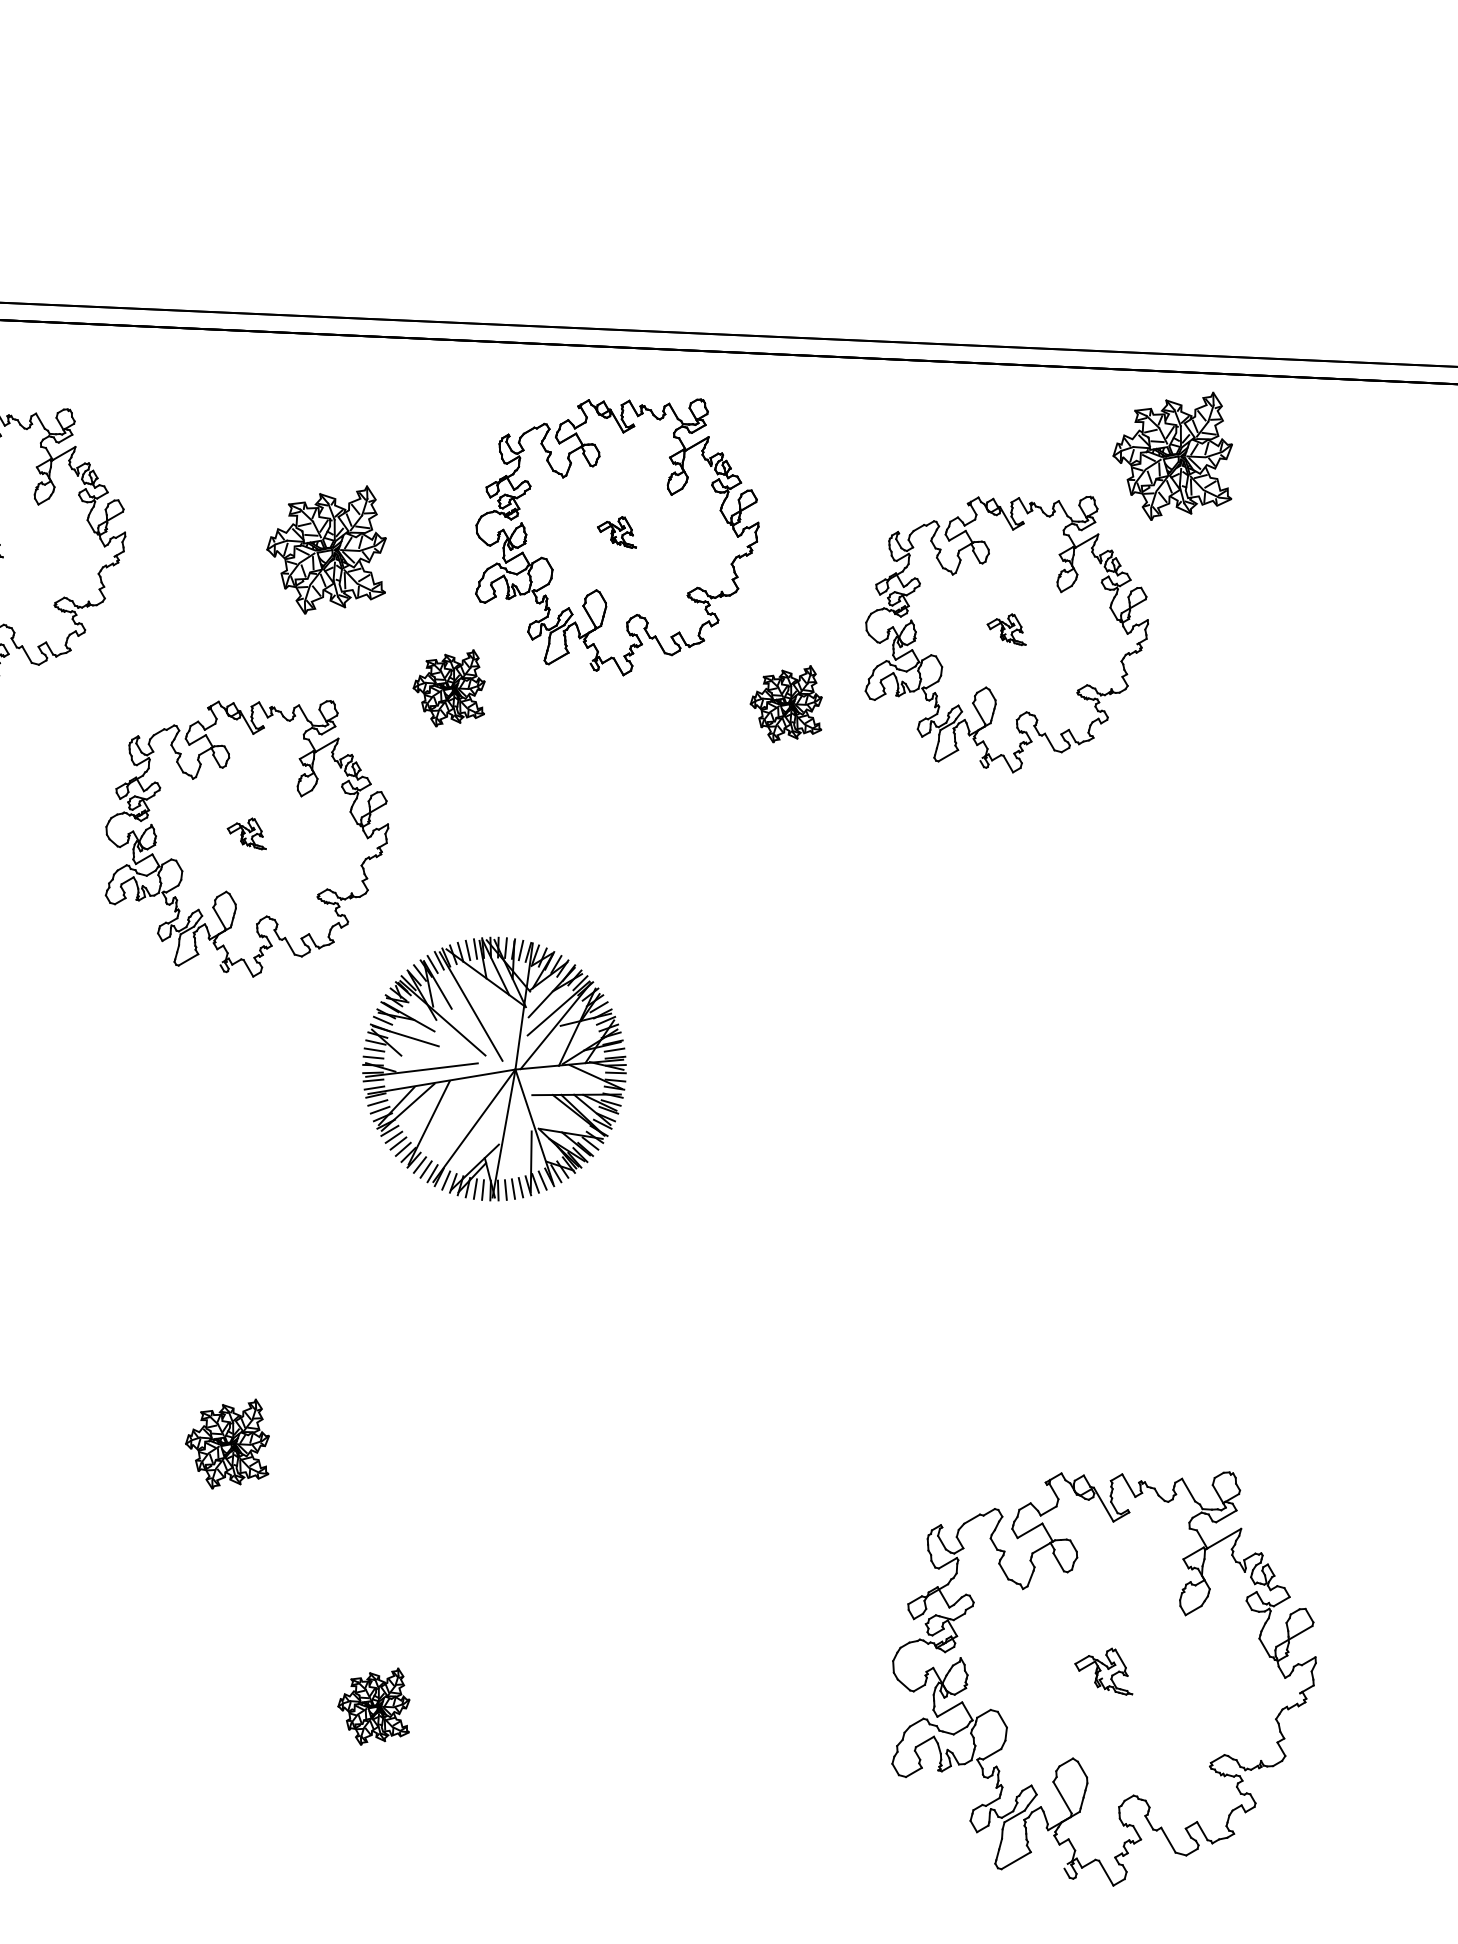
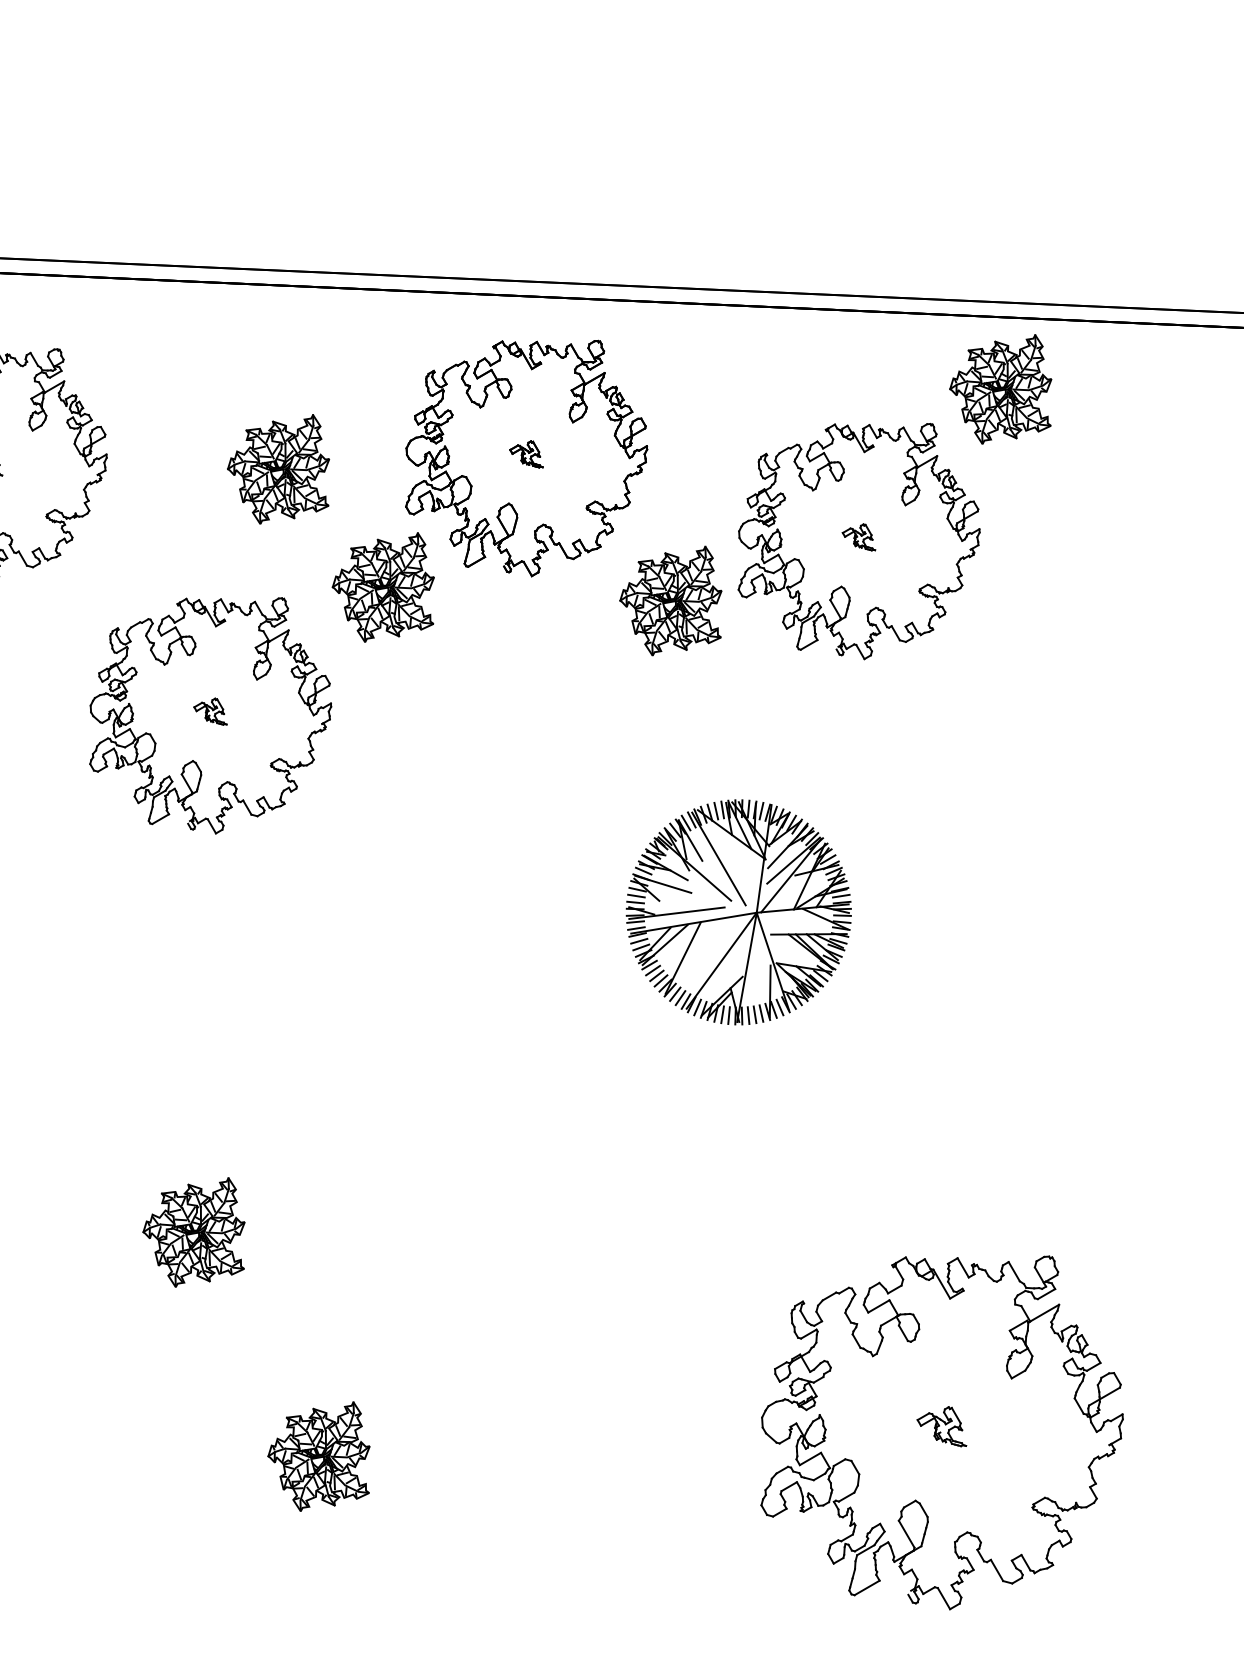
part: (448, 688) -> (382, 587), size x1.67
part: (785, 703) -> (670, 600), size x1.67
part: (494, 1069) -> (738, 912), moved
part: (226, 1444) -> (193, 1232), size x1.43
part: (373, 1706) -> (318, 1456), size x1.67

